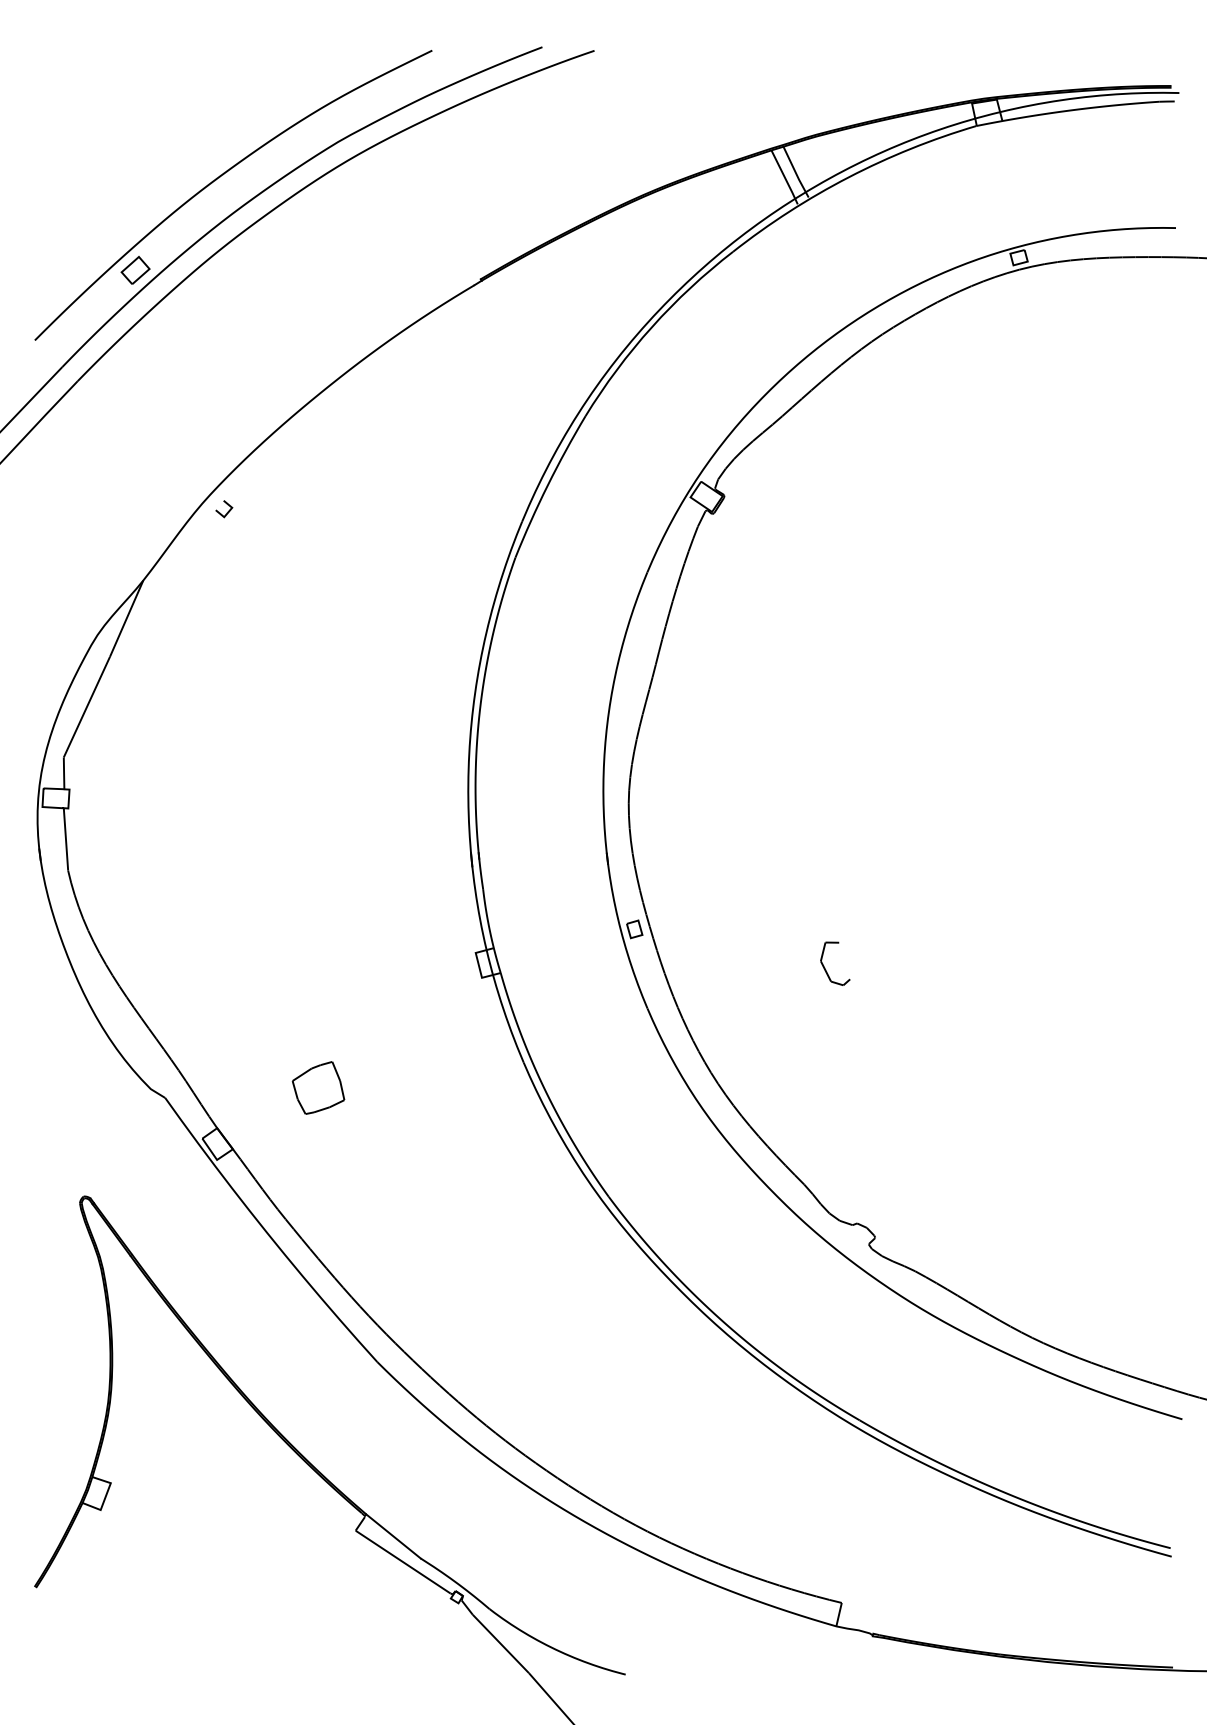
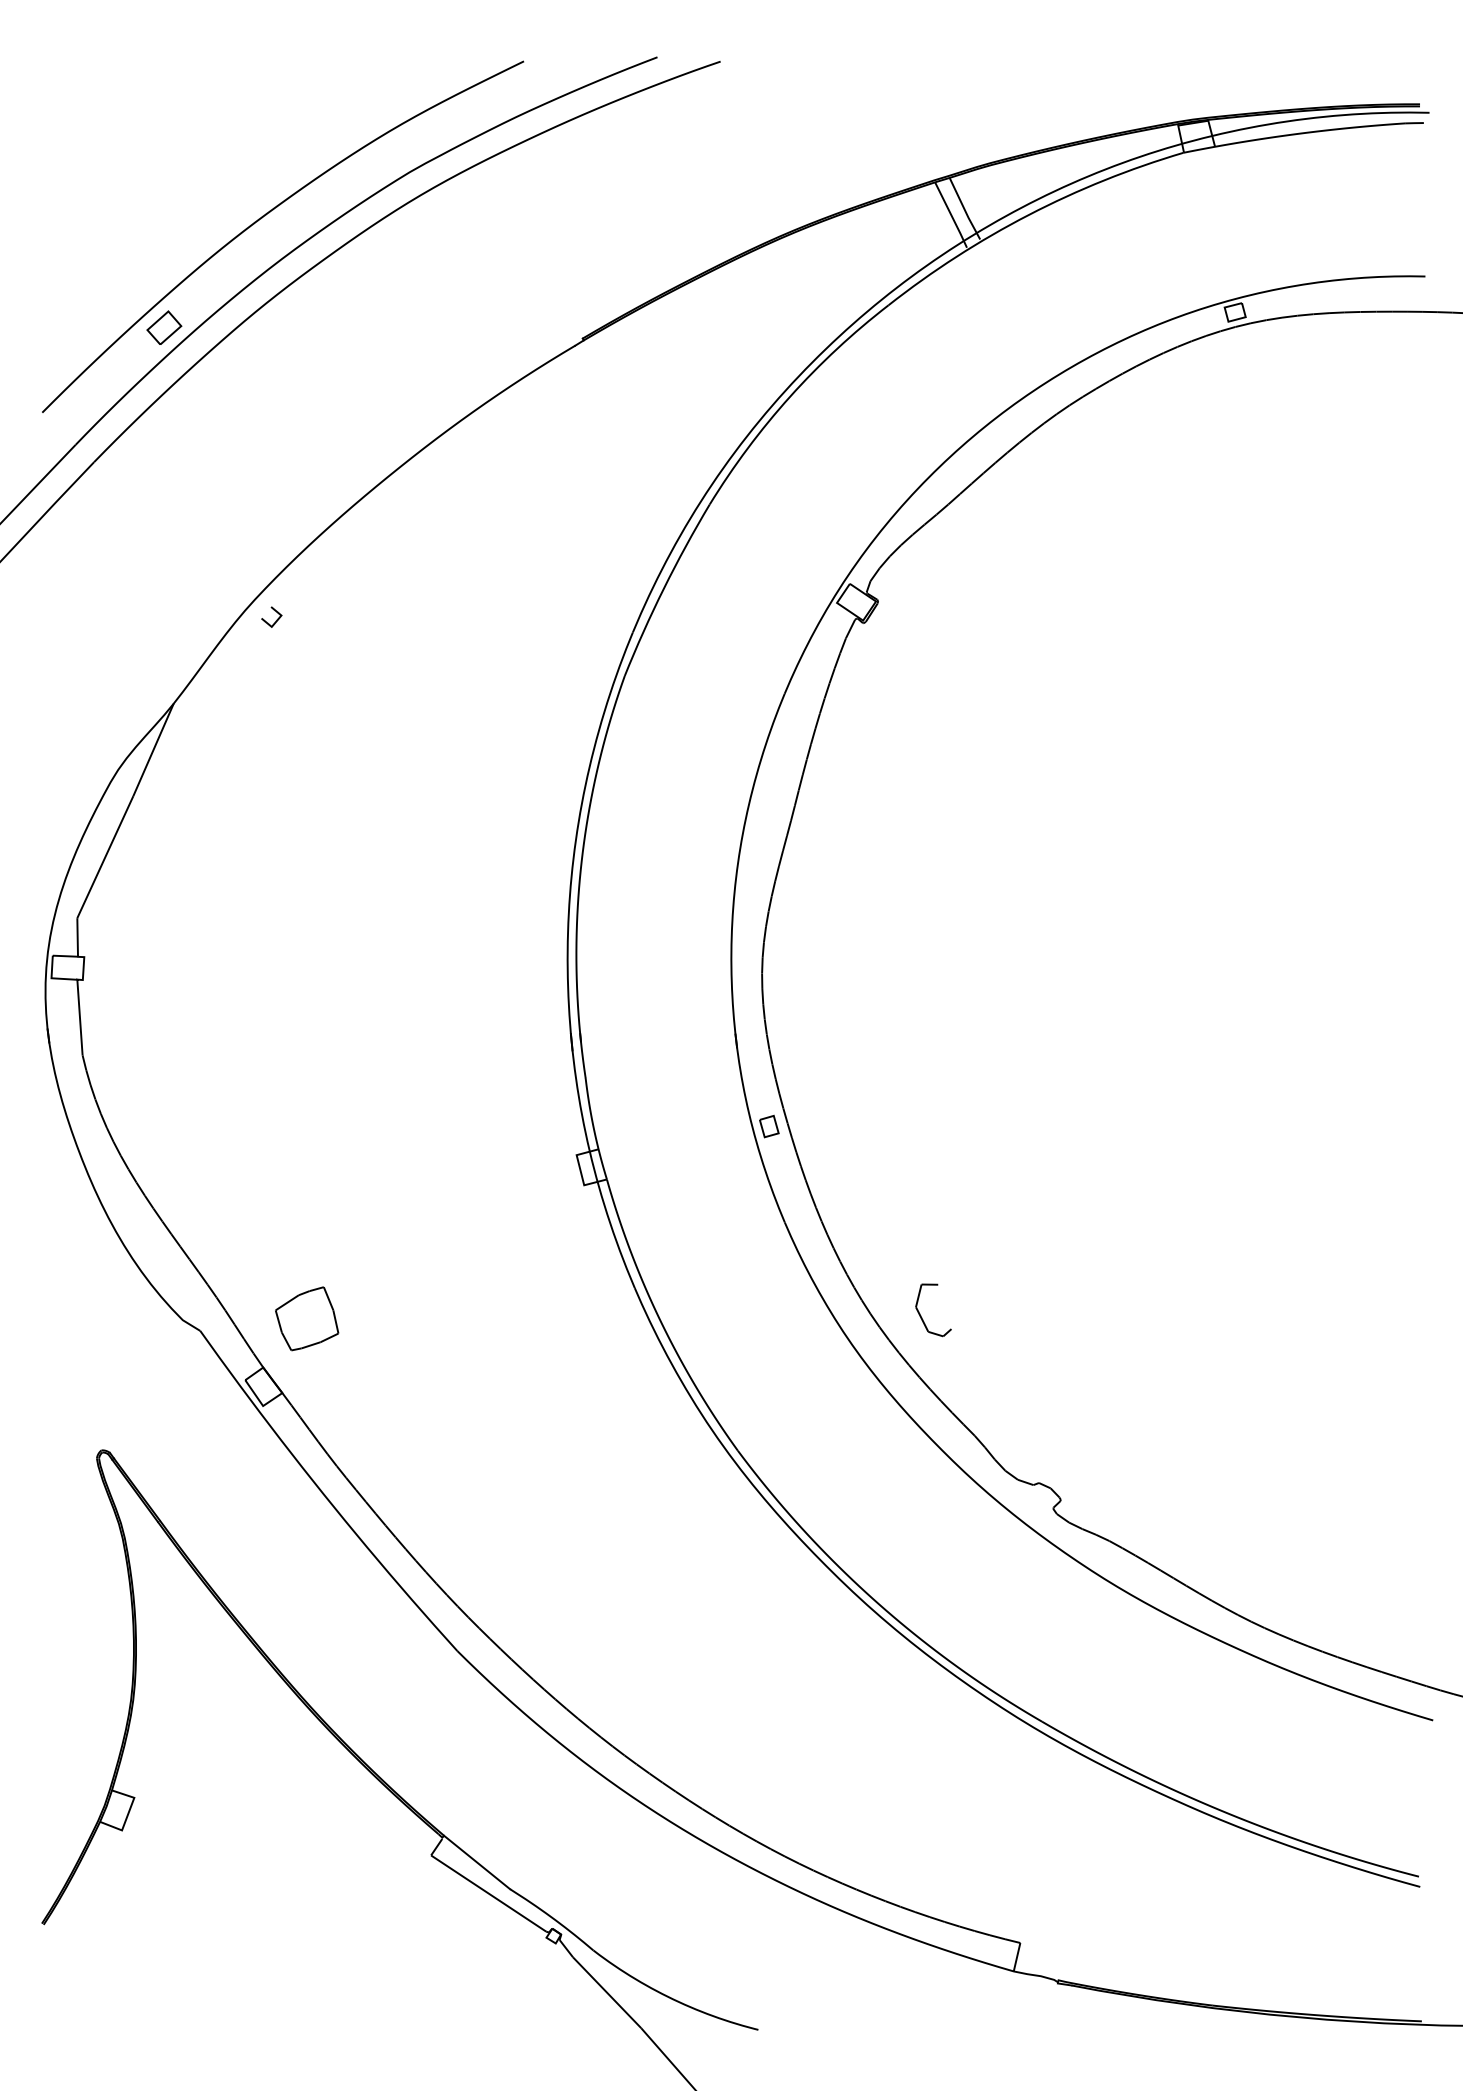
curve: (825, 968) -> (921, 1315), moved
part: (318, 1087) -> (307, 1318), moved

